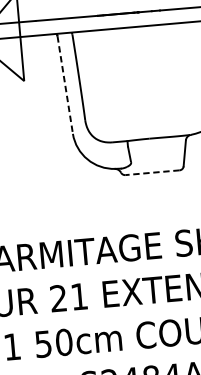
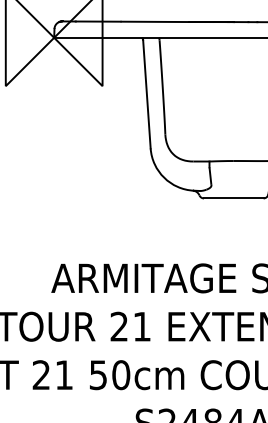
line: (64, 85) -> (146, 94), dashed -> solid
line: (152, 172) -> (233, 198), dashed -> solid

